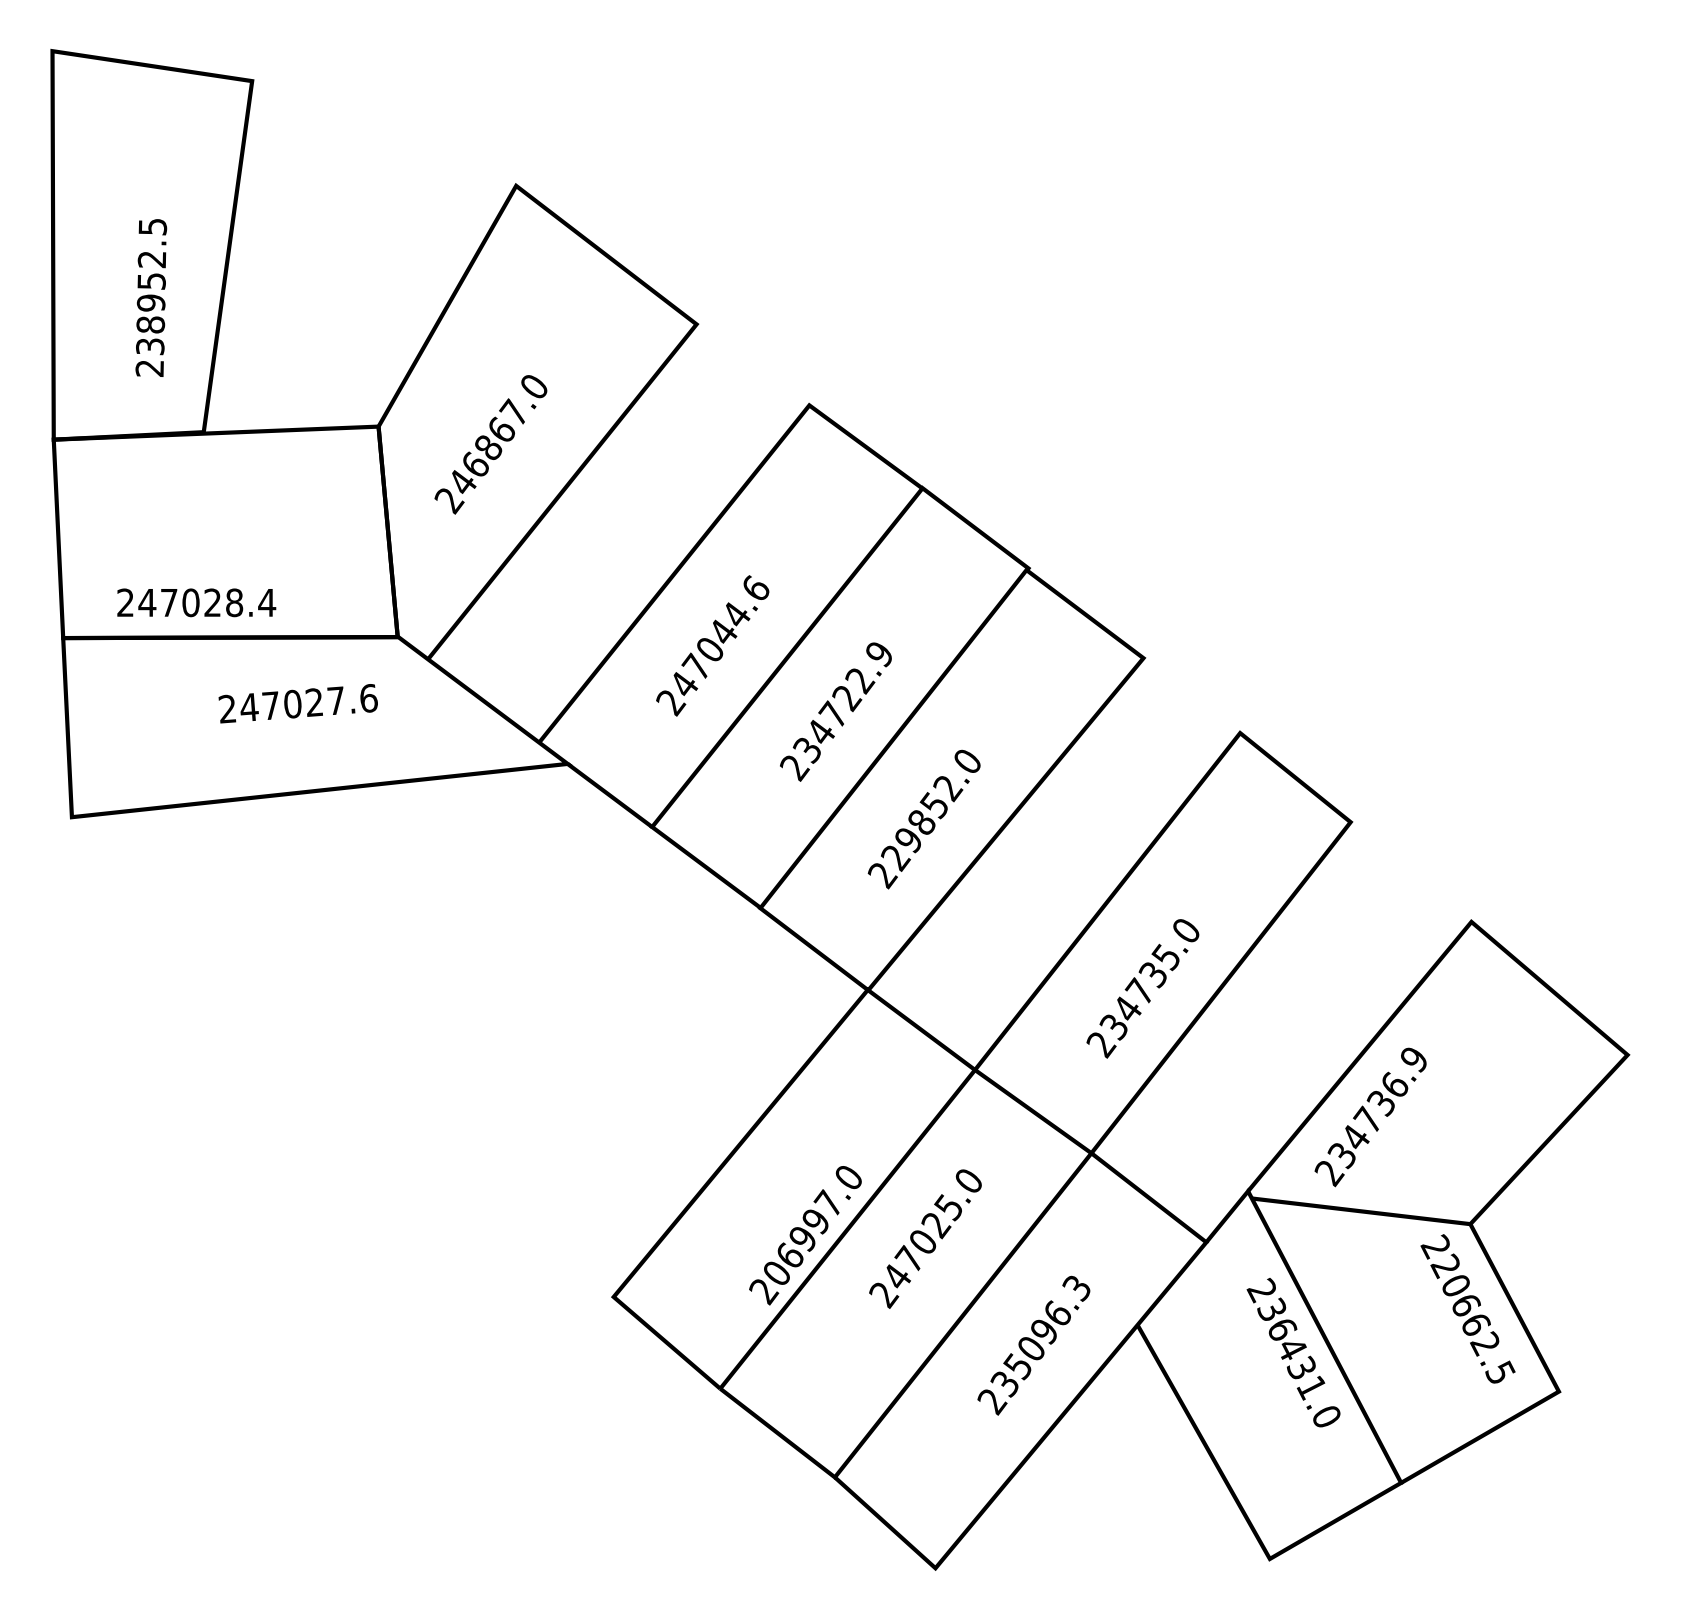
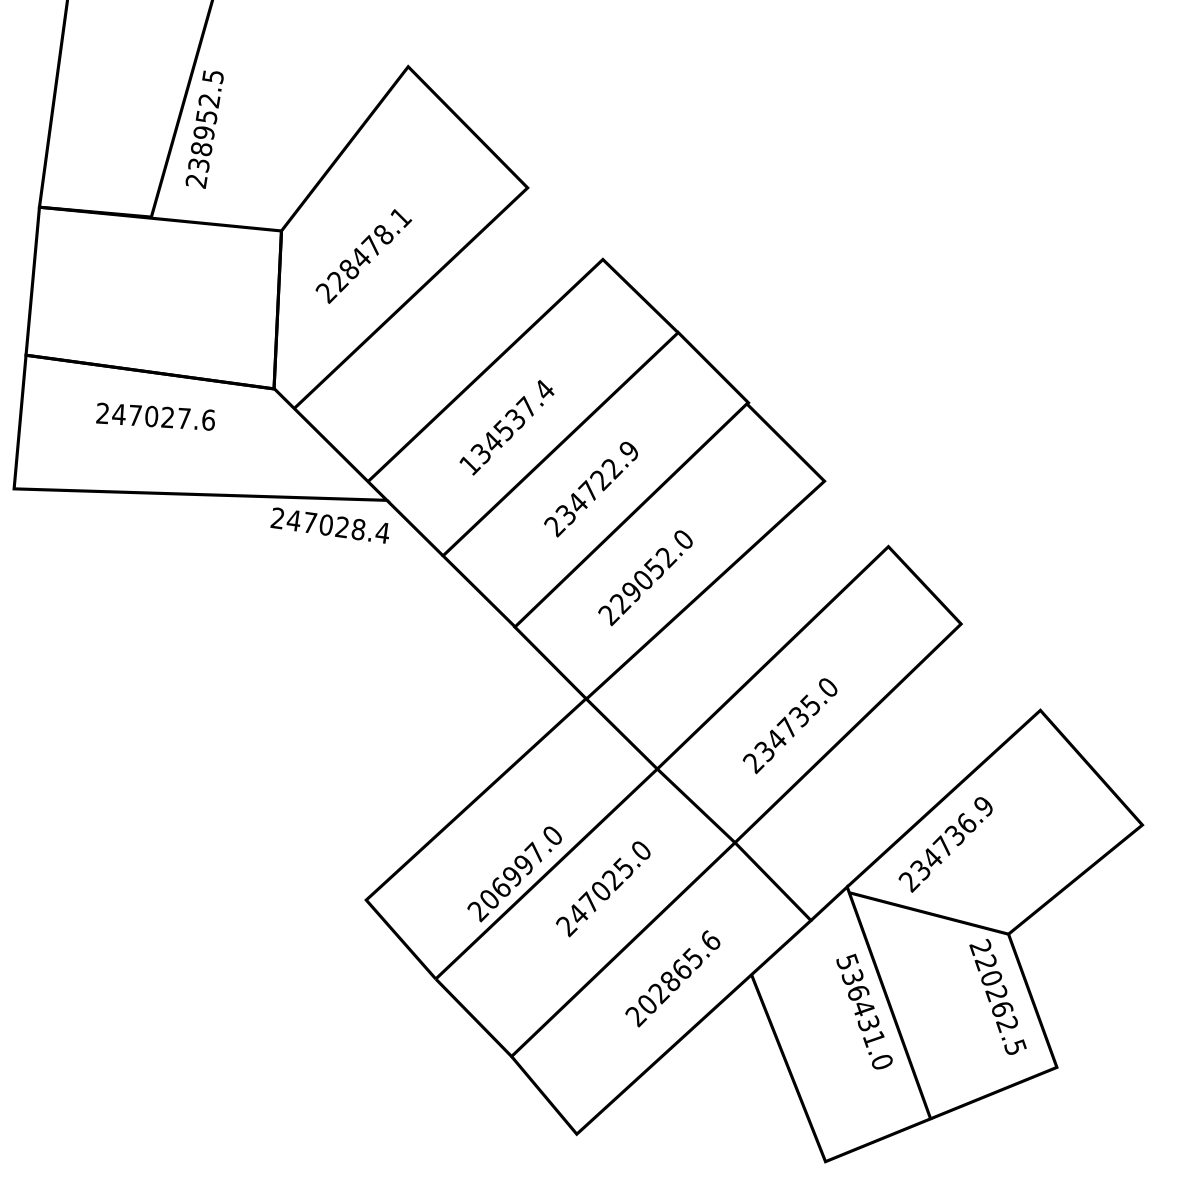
text: (151, 297) -> (204, 128), moved
text: (498, 436) -> (369, 250), 246867.0 -> 228478.1
text: (196, 602) -> (330, 525), moved
text: (712, 645) -> (506, 427), 247044.6 -> 134537.4
text: (297, 703) -> (155, 416), moved
text: (921, 822) -> (643, 580), 229852.0 -> 229052.0
text: (1261, 1290) -> (846, 961), 236431.0 -> 536431.0
text: (1465, 1304) -> (996, 993), 220662.5 -> 220262.5
text: (1040, 1335) -> (678, 972), 235096.3 -> 202865.6

